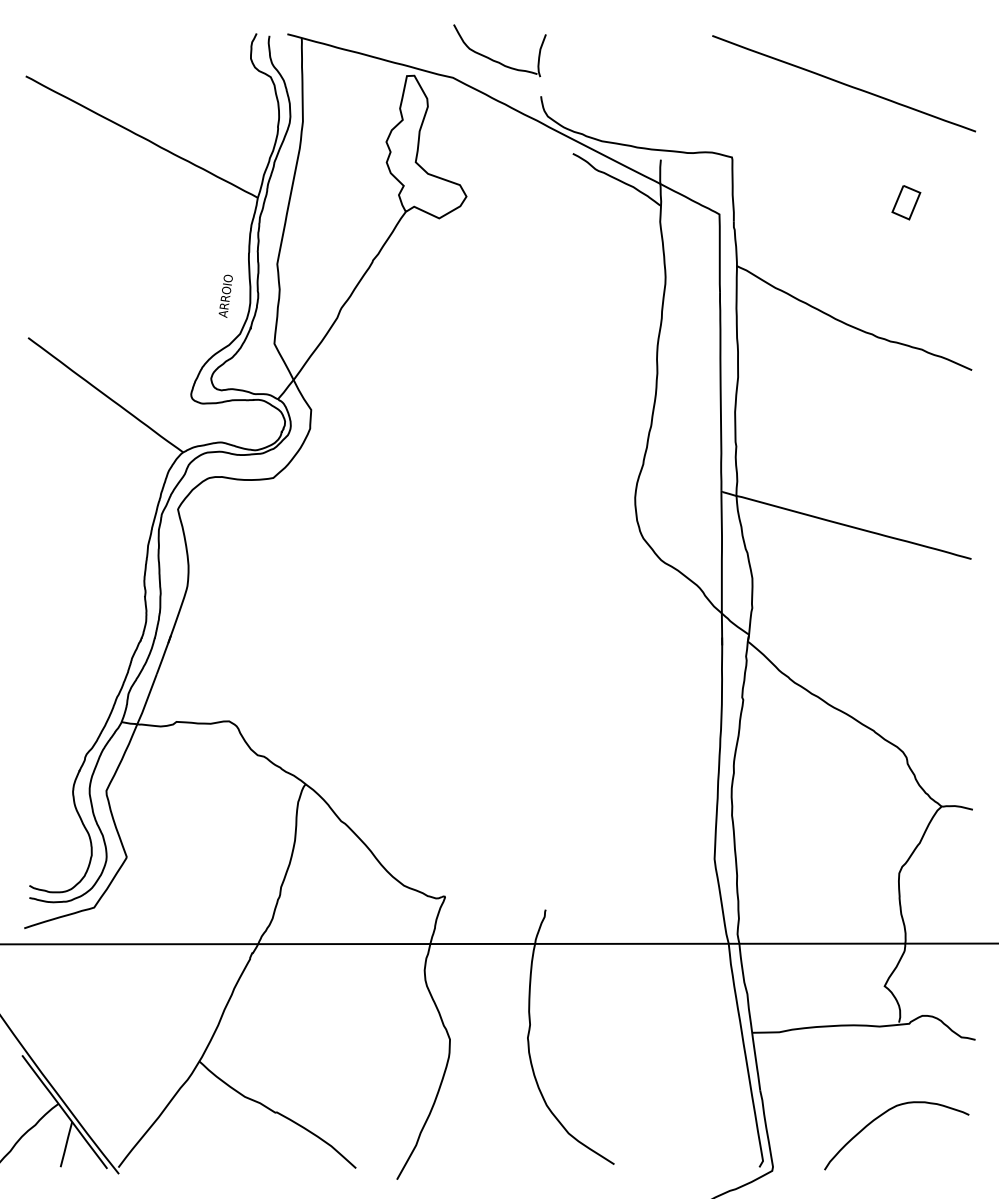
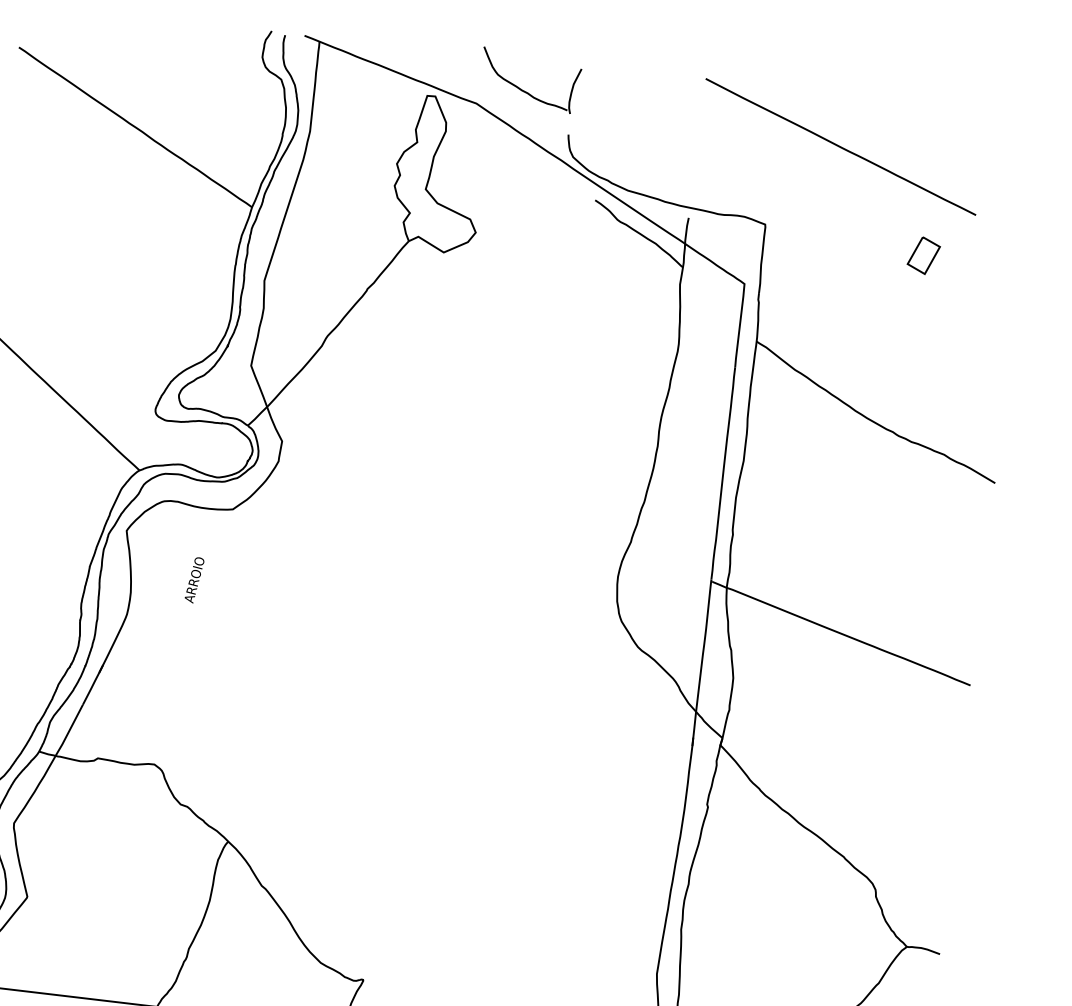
line: (843, 83) -> (840, 146), moved
part: (906, 202) -> (923, 255), moved
text: (225, 295) -> (194, 579), moved

